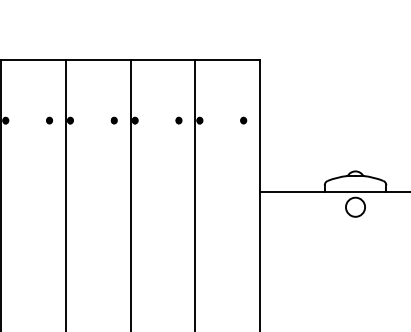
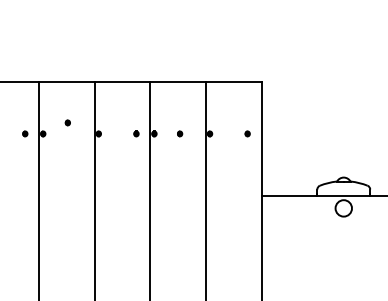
part: (49, 120) -> (67, 122), moved
part: (179, 120) -> (180, 133), moved

